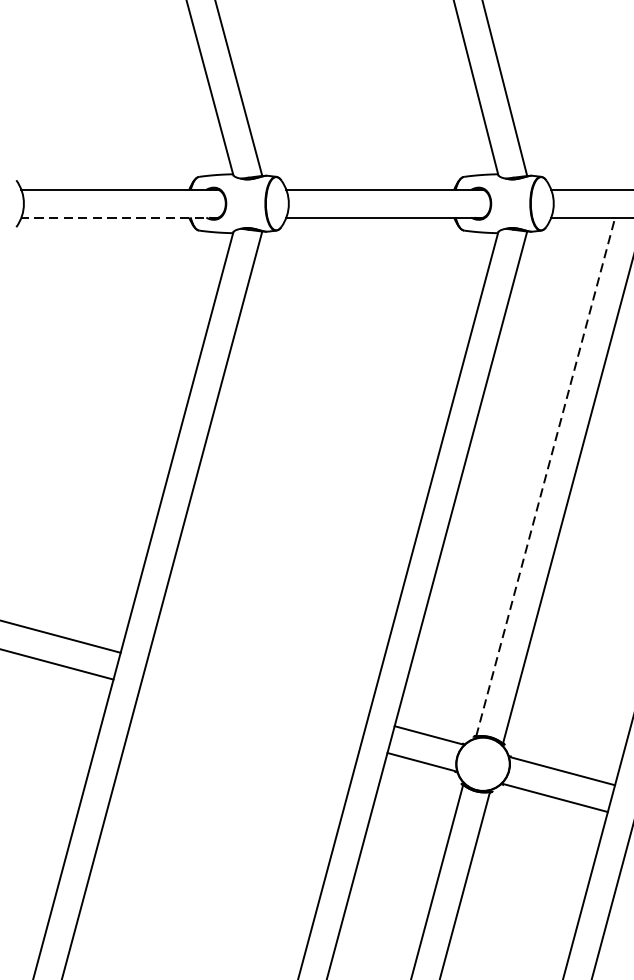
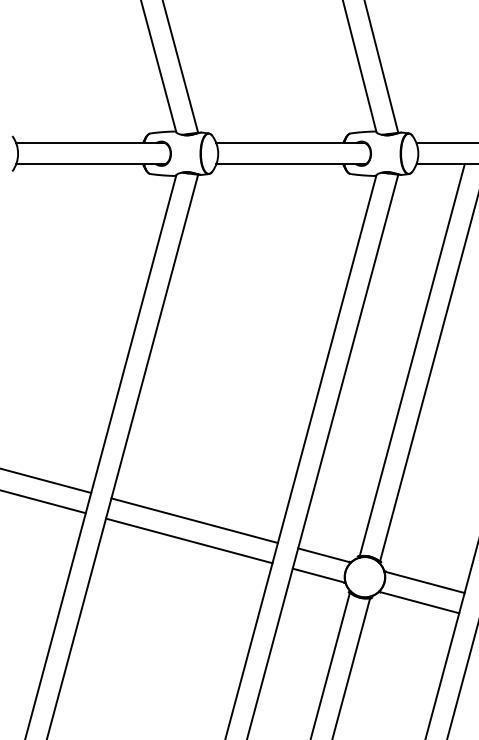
line: (119, 217) -> (90, 164), dashed -> solid
line: (546, 477) -> (412, 360), dashed -> solid
line: (257, 689) -> (194, 520), added
line: (250, 715) -> (189, 540), added

